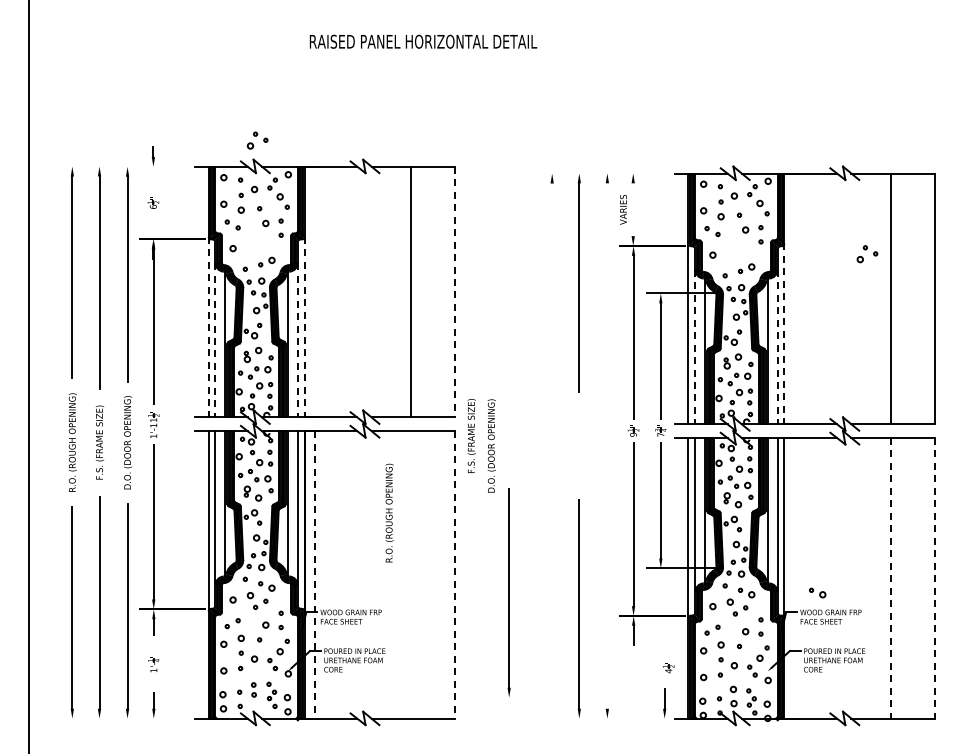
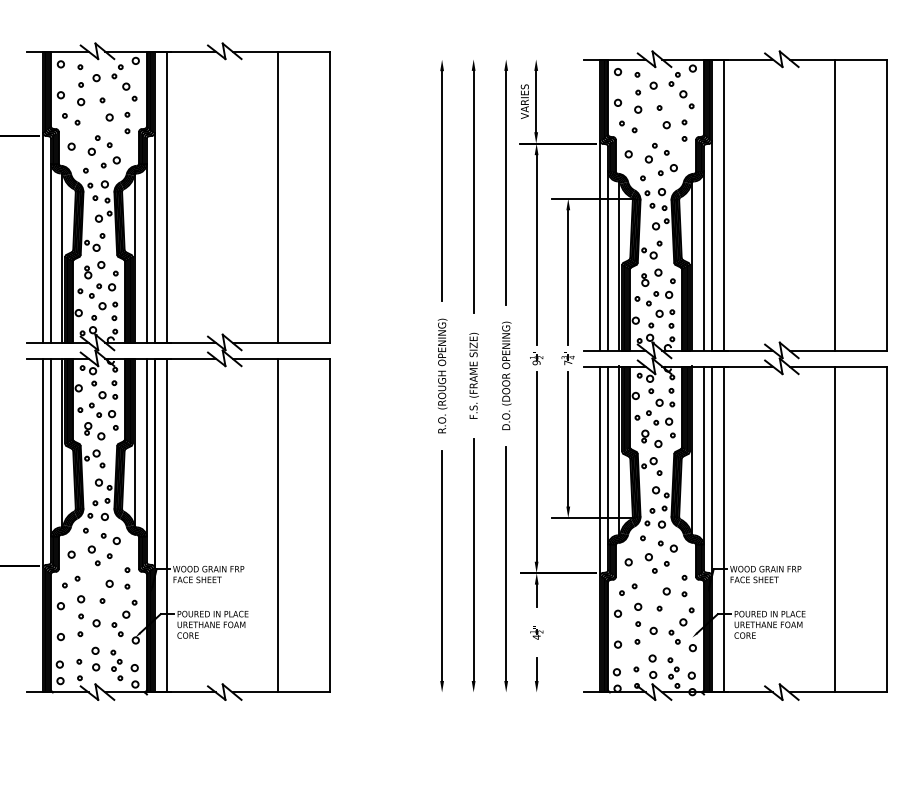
part: (257, 140) -> (99, 145), moved
line: (633, 209) -> (536, 101), added
part: (867, 254) -> (657, 153), moved
line: (552, 282) -> (442, 186), added
line: (607, 284) -> (506, 188), added
line: (314, 291) -> (166, 196), added
line: (455, 292) -> (329, 197), dashed -> solid
line: (794, 298) -> (723, 204), added
line: (208, 327) -> (43, 238), dashed -> solid
line: (304, 327) -> (154, 238), dashed -> solid
line: (784, 334) -> (711, 246), dashed -> solid
line: (215, 340) -> (51, 253), dashed -> solid
line: (297, 340) -> (146, 253), dashed -> solid
line: (695, 347) -> (608, 261), dashed -> solid
line: (777, 347) -> (703, 261), dashed -> solid
text: (471, 435) -> (473, 375), moved
text: (491, 445) -> (506, 375), moved
text: (389, 512) -> (442, 375), moved
line: (314, 574) -> (166, 525), dashed -> solid
line: (410, 574) -> (277, 525), added
line: (455, 574) -> (329, 525), dashed -> solid
line: (794, 578) -> (723, 529), added
line: (890, 578) -> (834, 529), dashed -> solid
line: (935, 578) -> (887, 529), dashed -> solid
part: (508, 592) -> (441, 570), moved
part: (817, 592) -> (750, 545), removed
line: (607, 607) -> (506, 563), added
part: (668, 668) -> (536, 634), moved
part: (253, 689) -> (95, 658), size x1.43
part: (664, 702) -> (536, 673), moved

